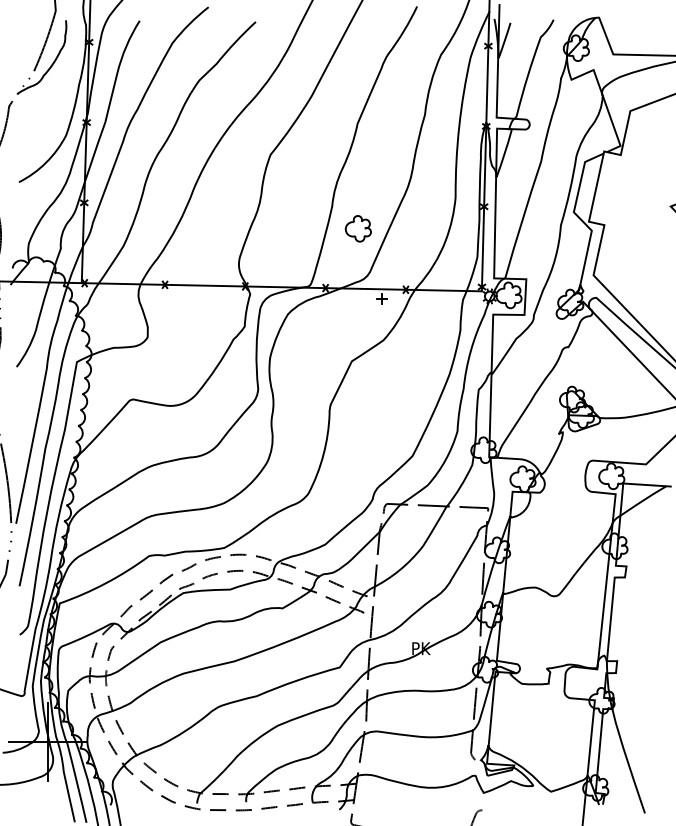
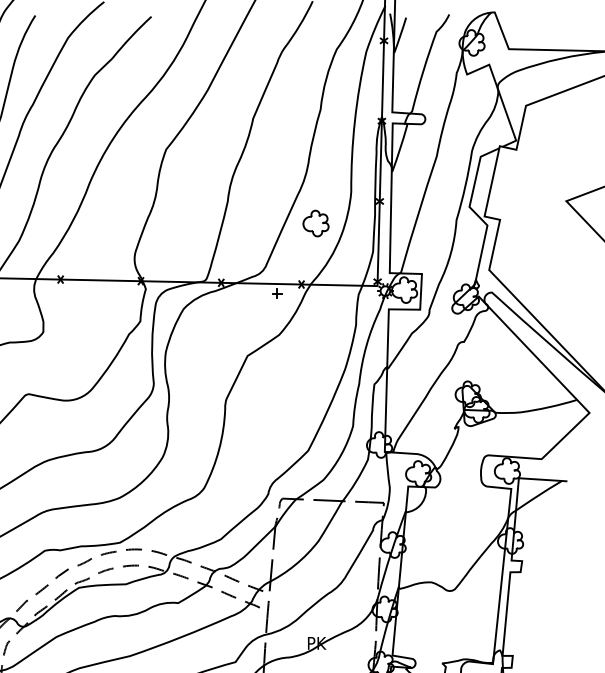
part: (357, 228) -> (315, 223), moved

